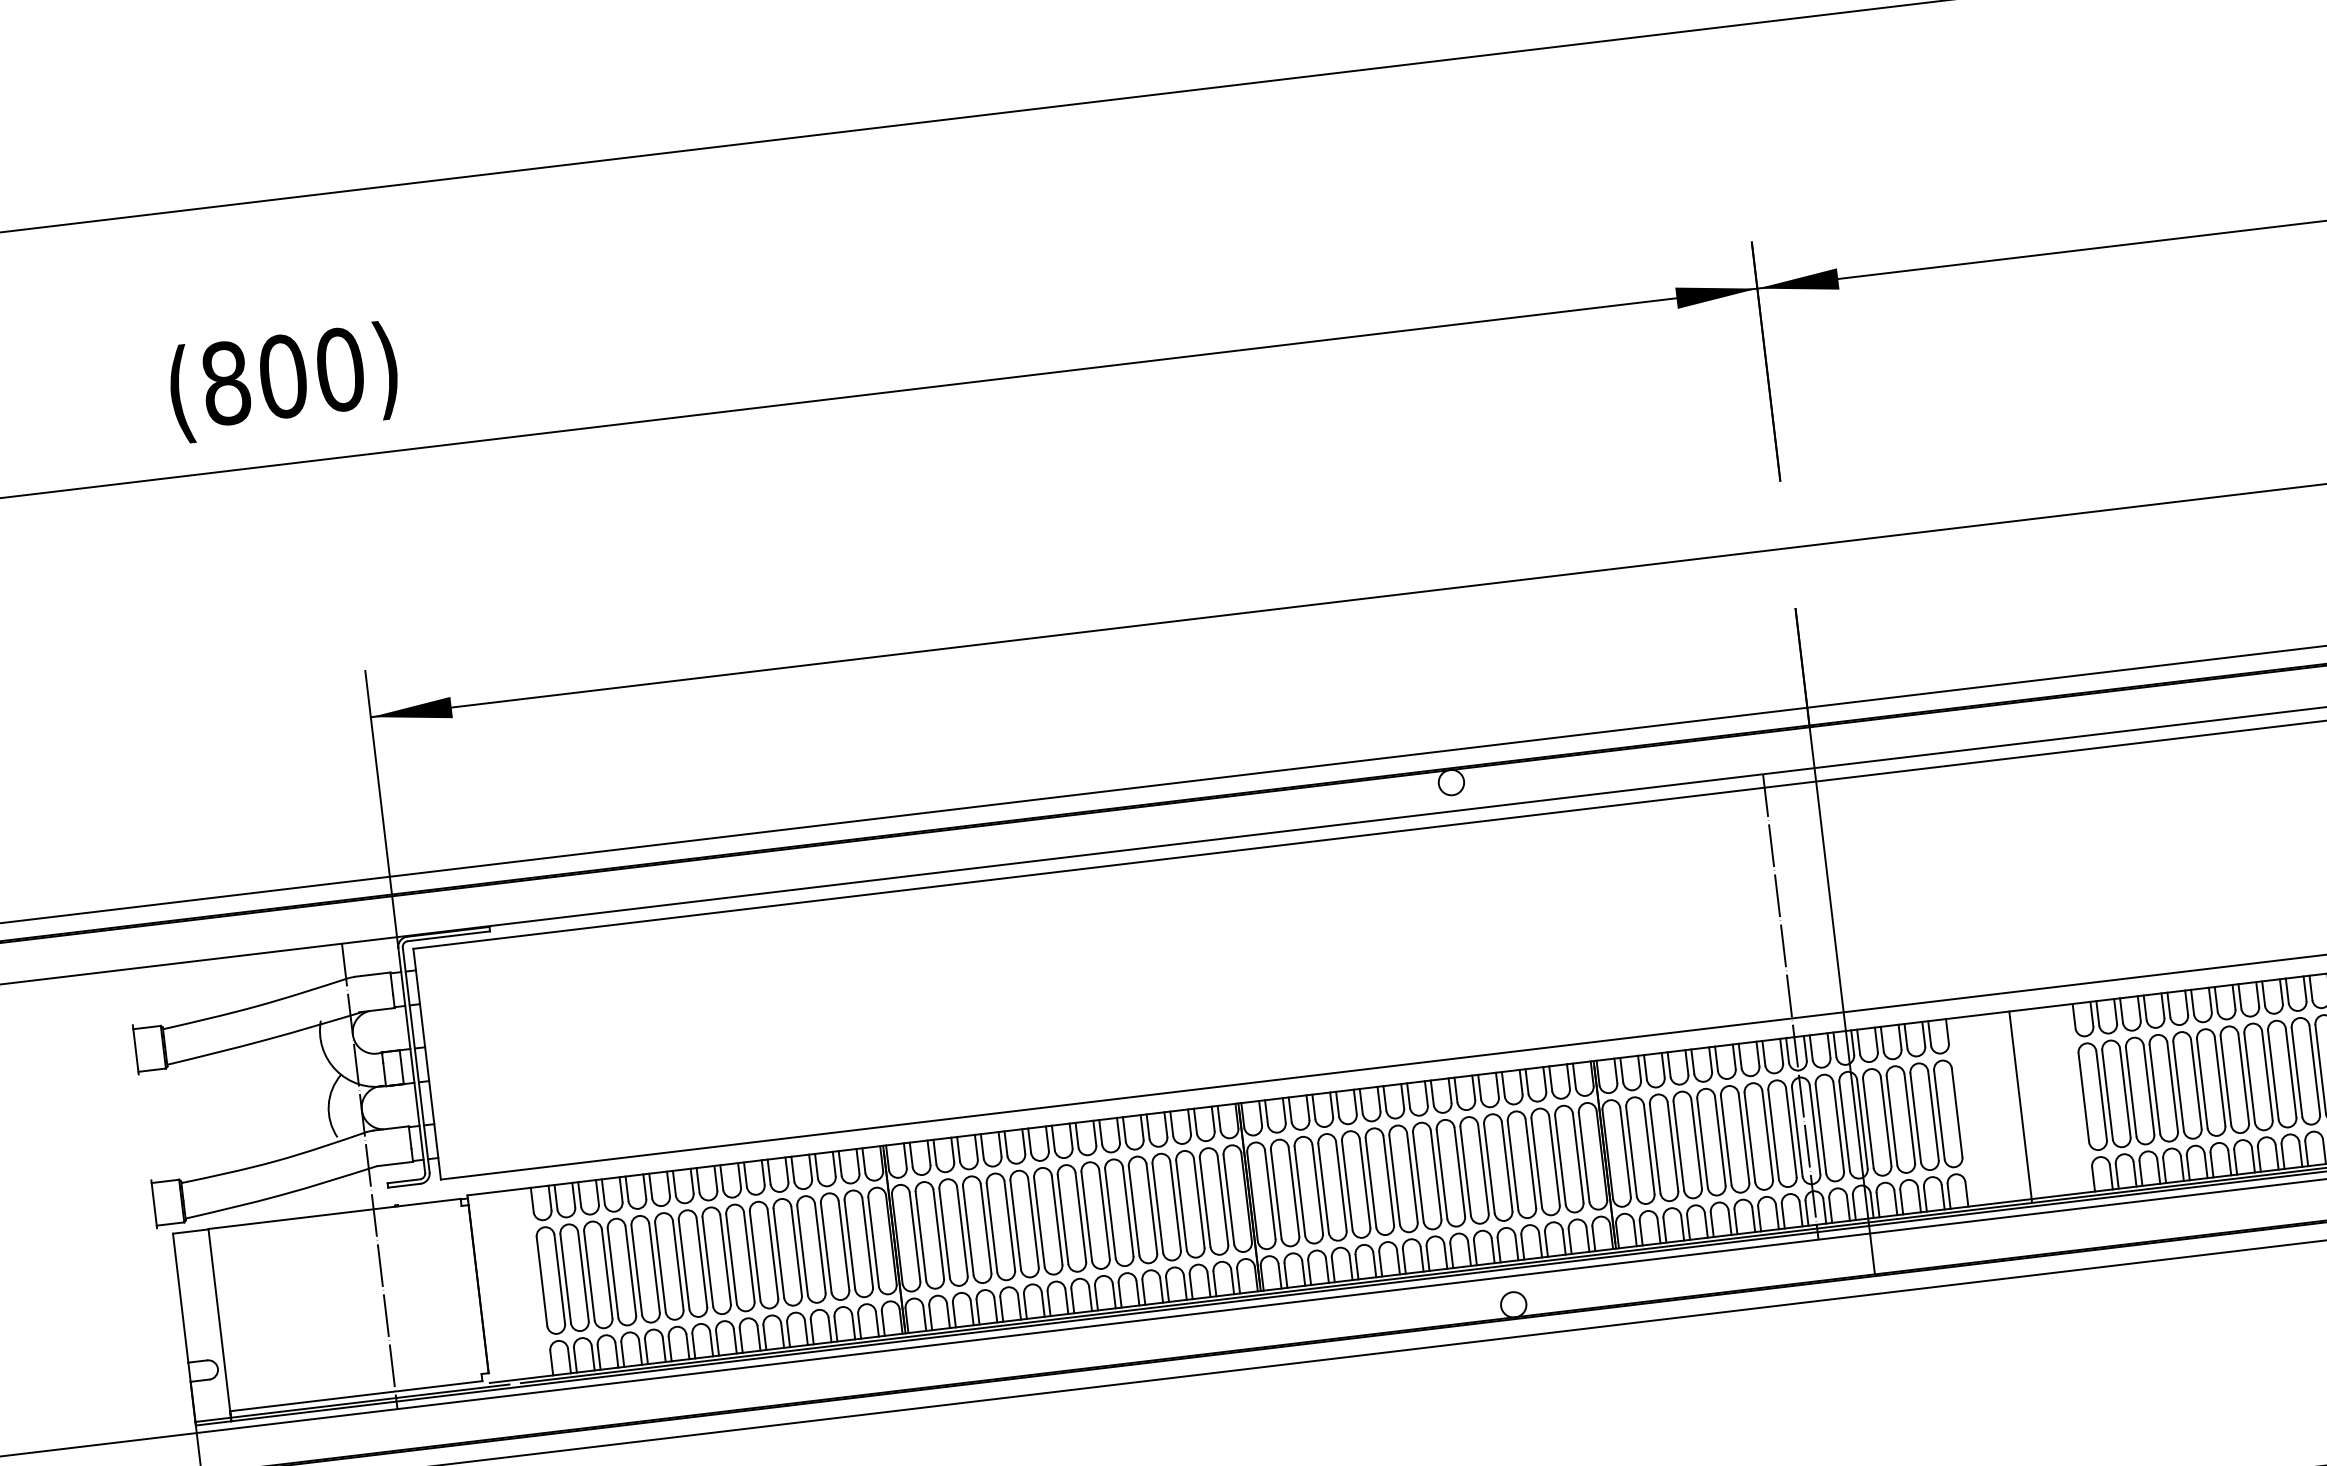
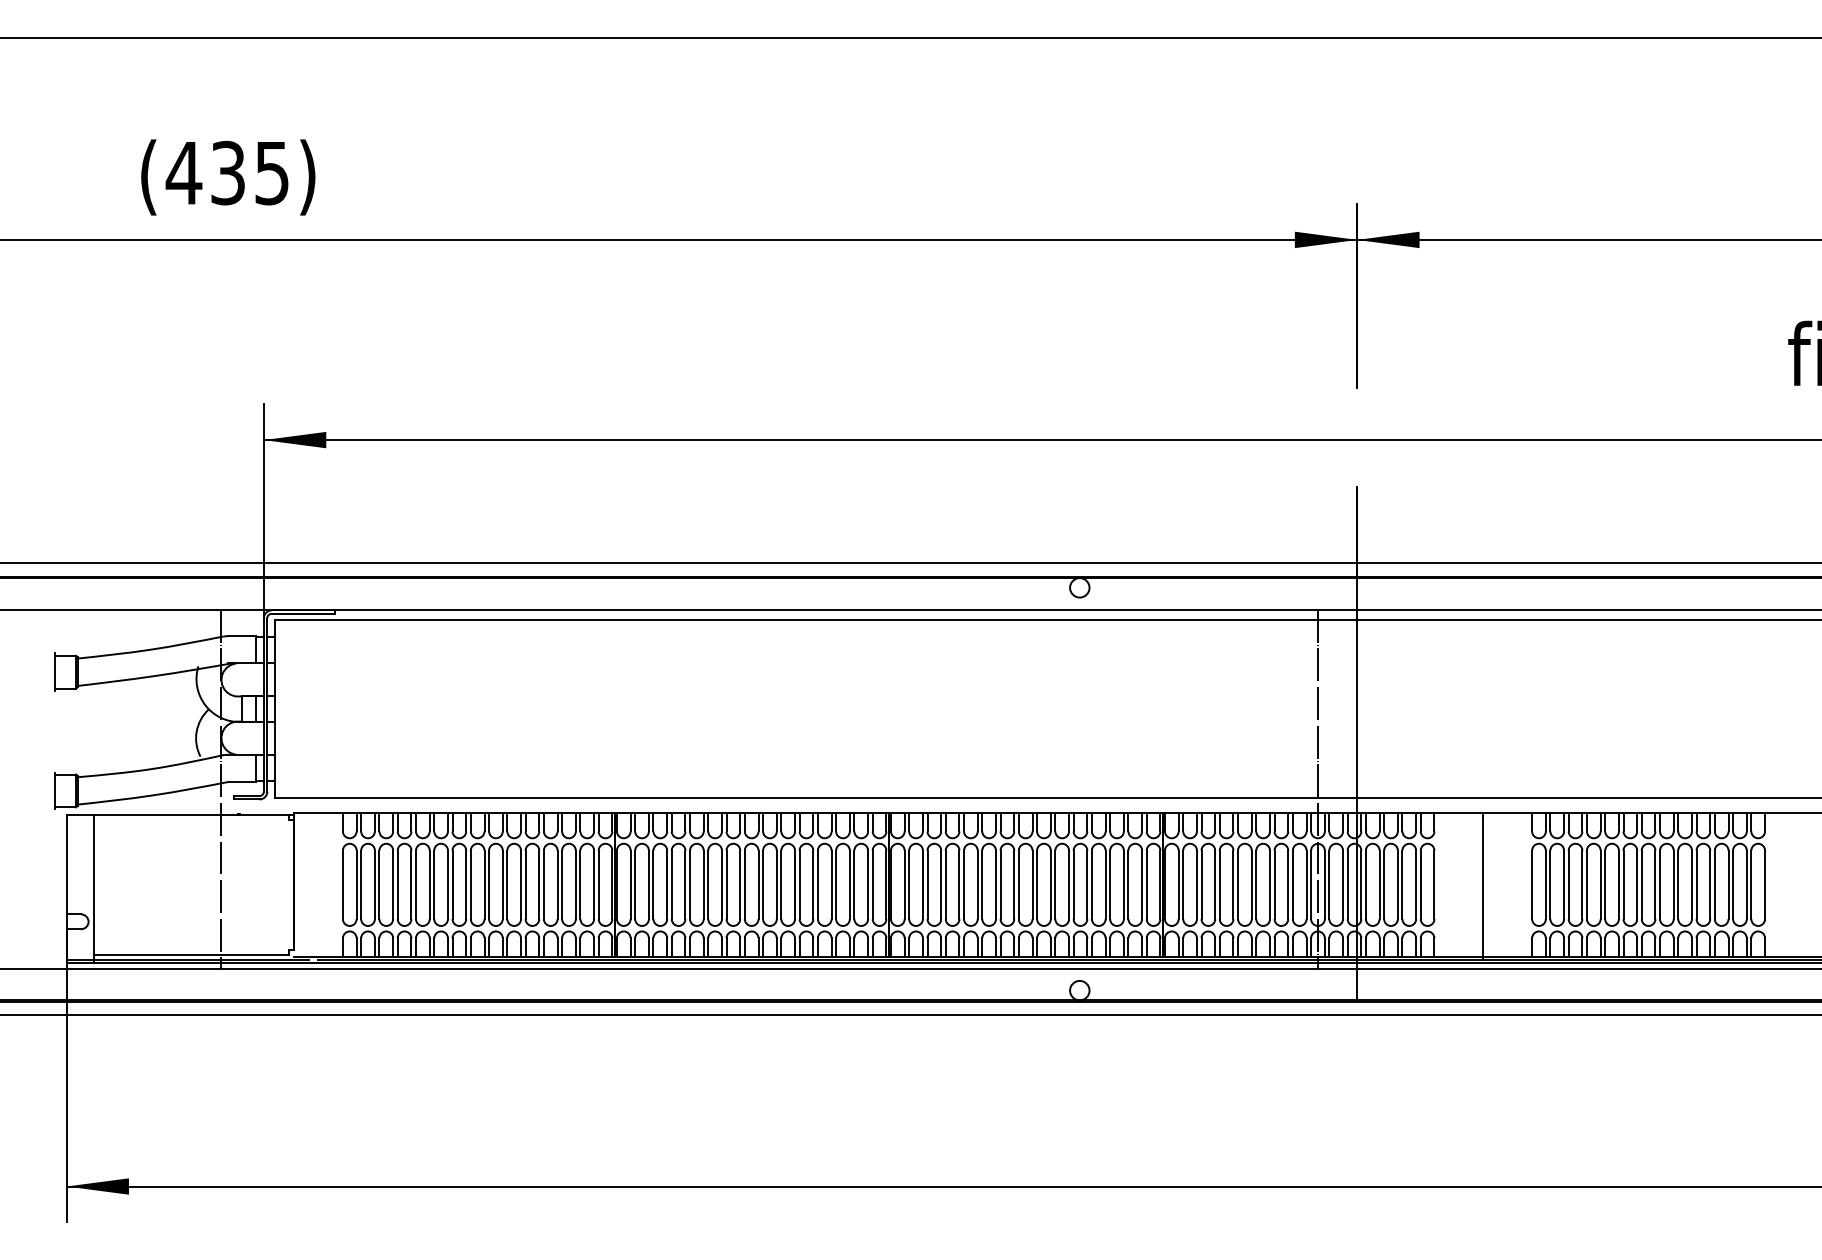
text: (282, 375) -> (227, 172), 800 -> 435

